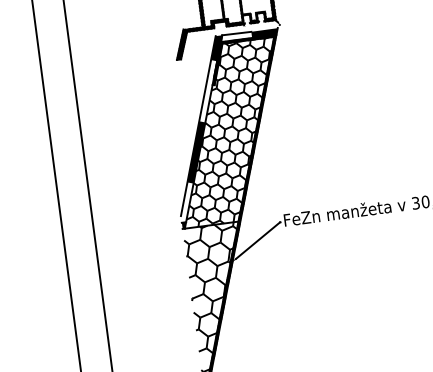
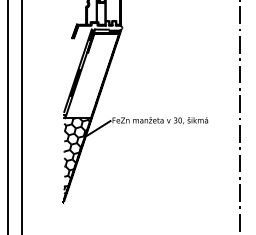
hatch: (229, 132) -> (92, 75), removed

